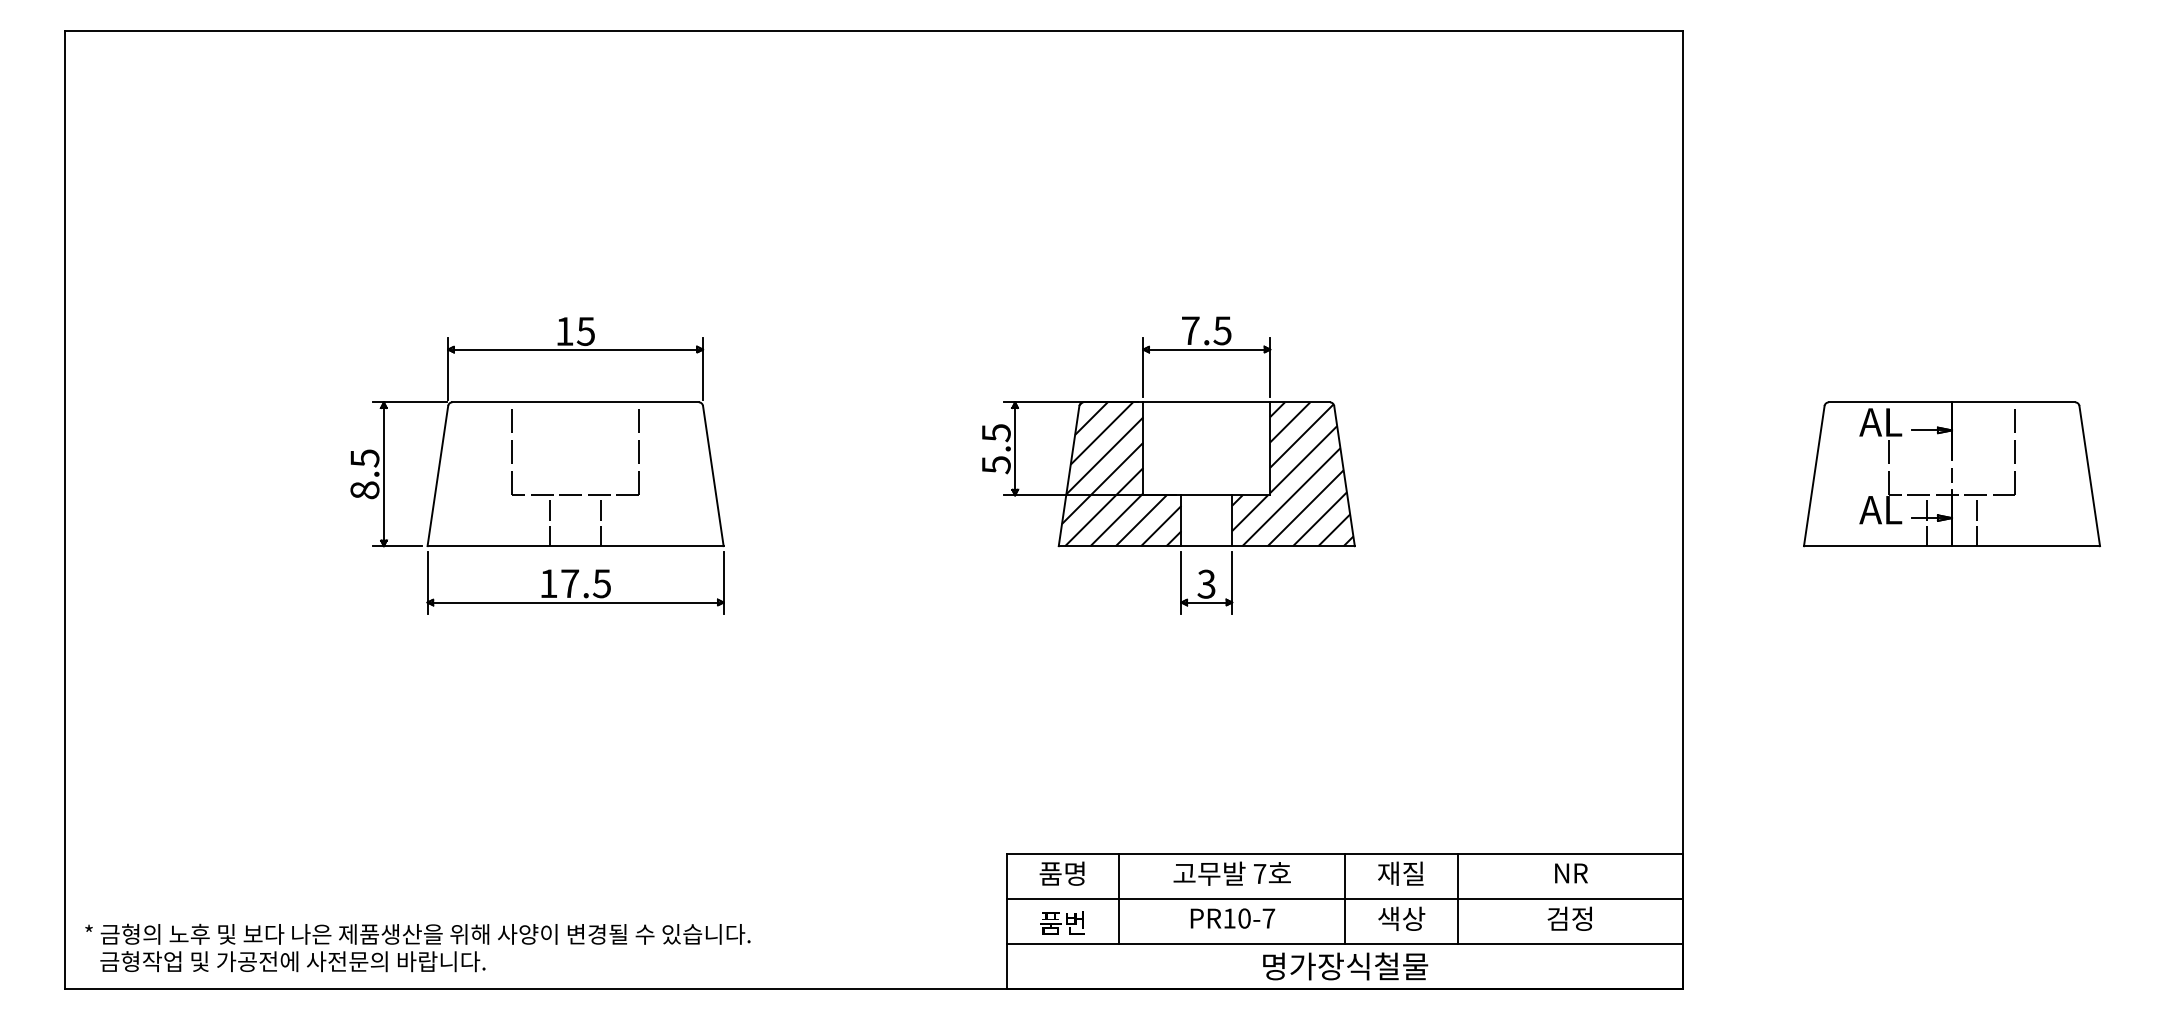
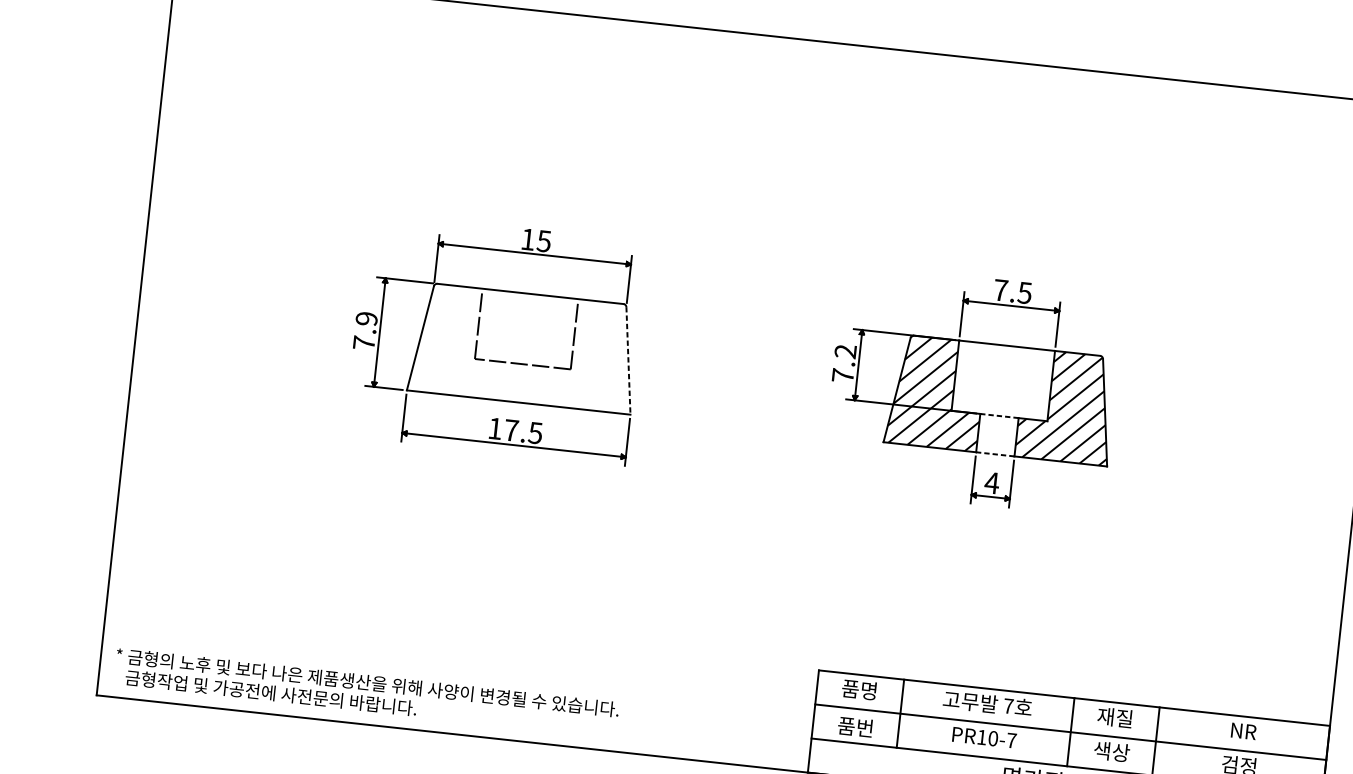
text: (995, 449) -> (843, 364), 5.5 -> 7.2
text: (364, 474) -> (365, 331), 8.5 -> 7.9
line: (713, 476) -> (628, 361), solid -> dashed
line: (1206, 495) -> (999, 416), solid -> dashed
line: (550, 520) -> (501, 381), removed
line: (600, 520) -> (539, 385), removed
line: (1206, 546) -> (995, 454), solid -> dashed
text: (1206, 583) -> (992, 482), 3 -> 4

